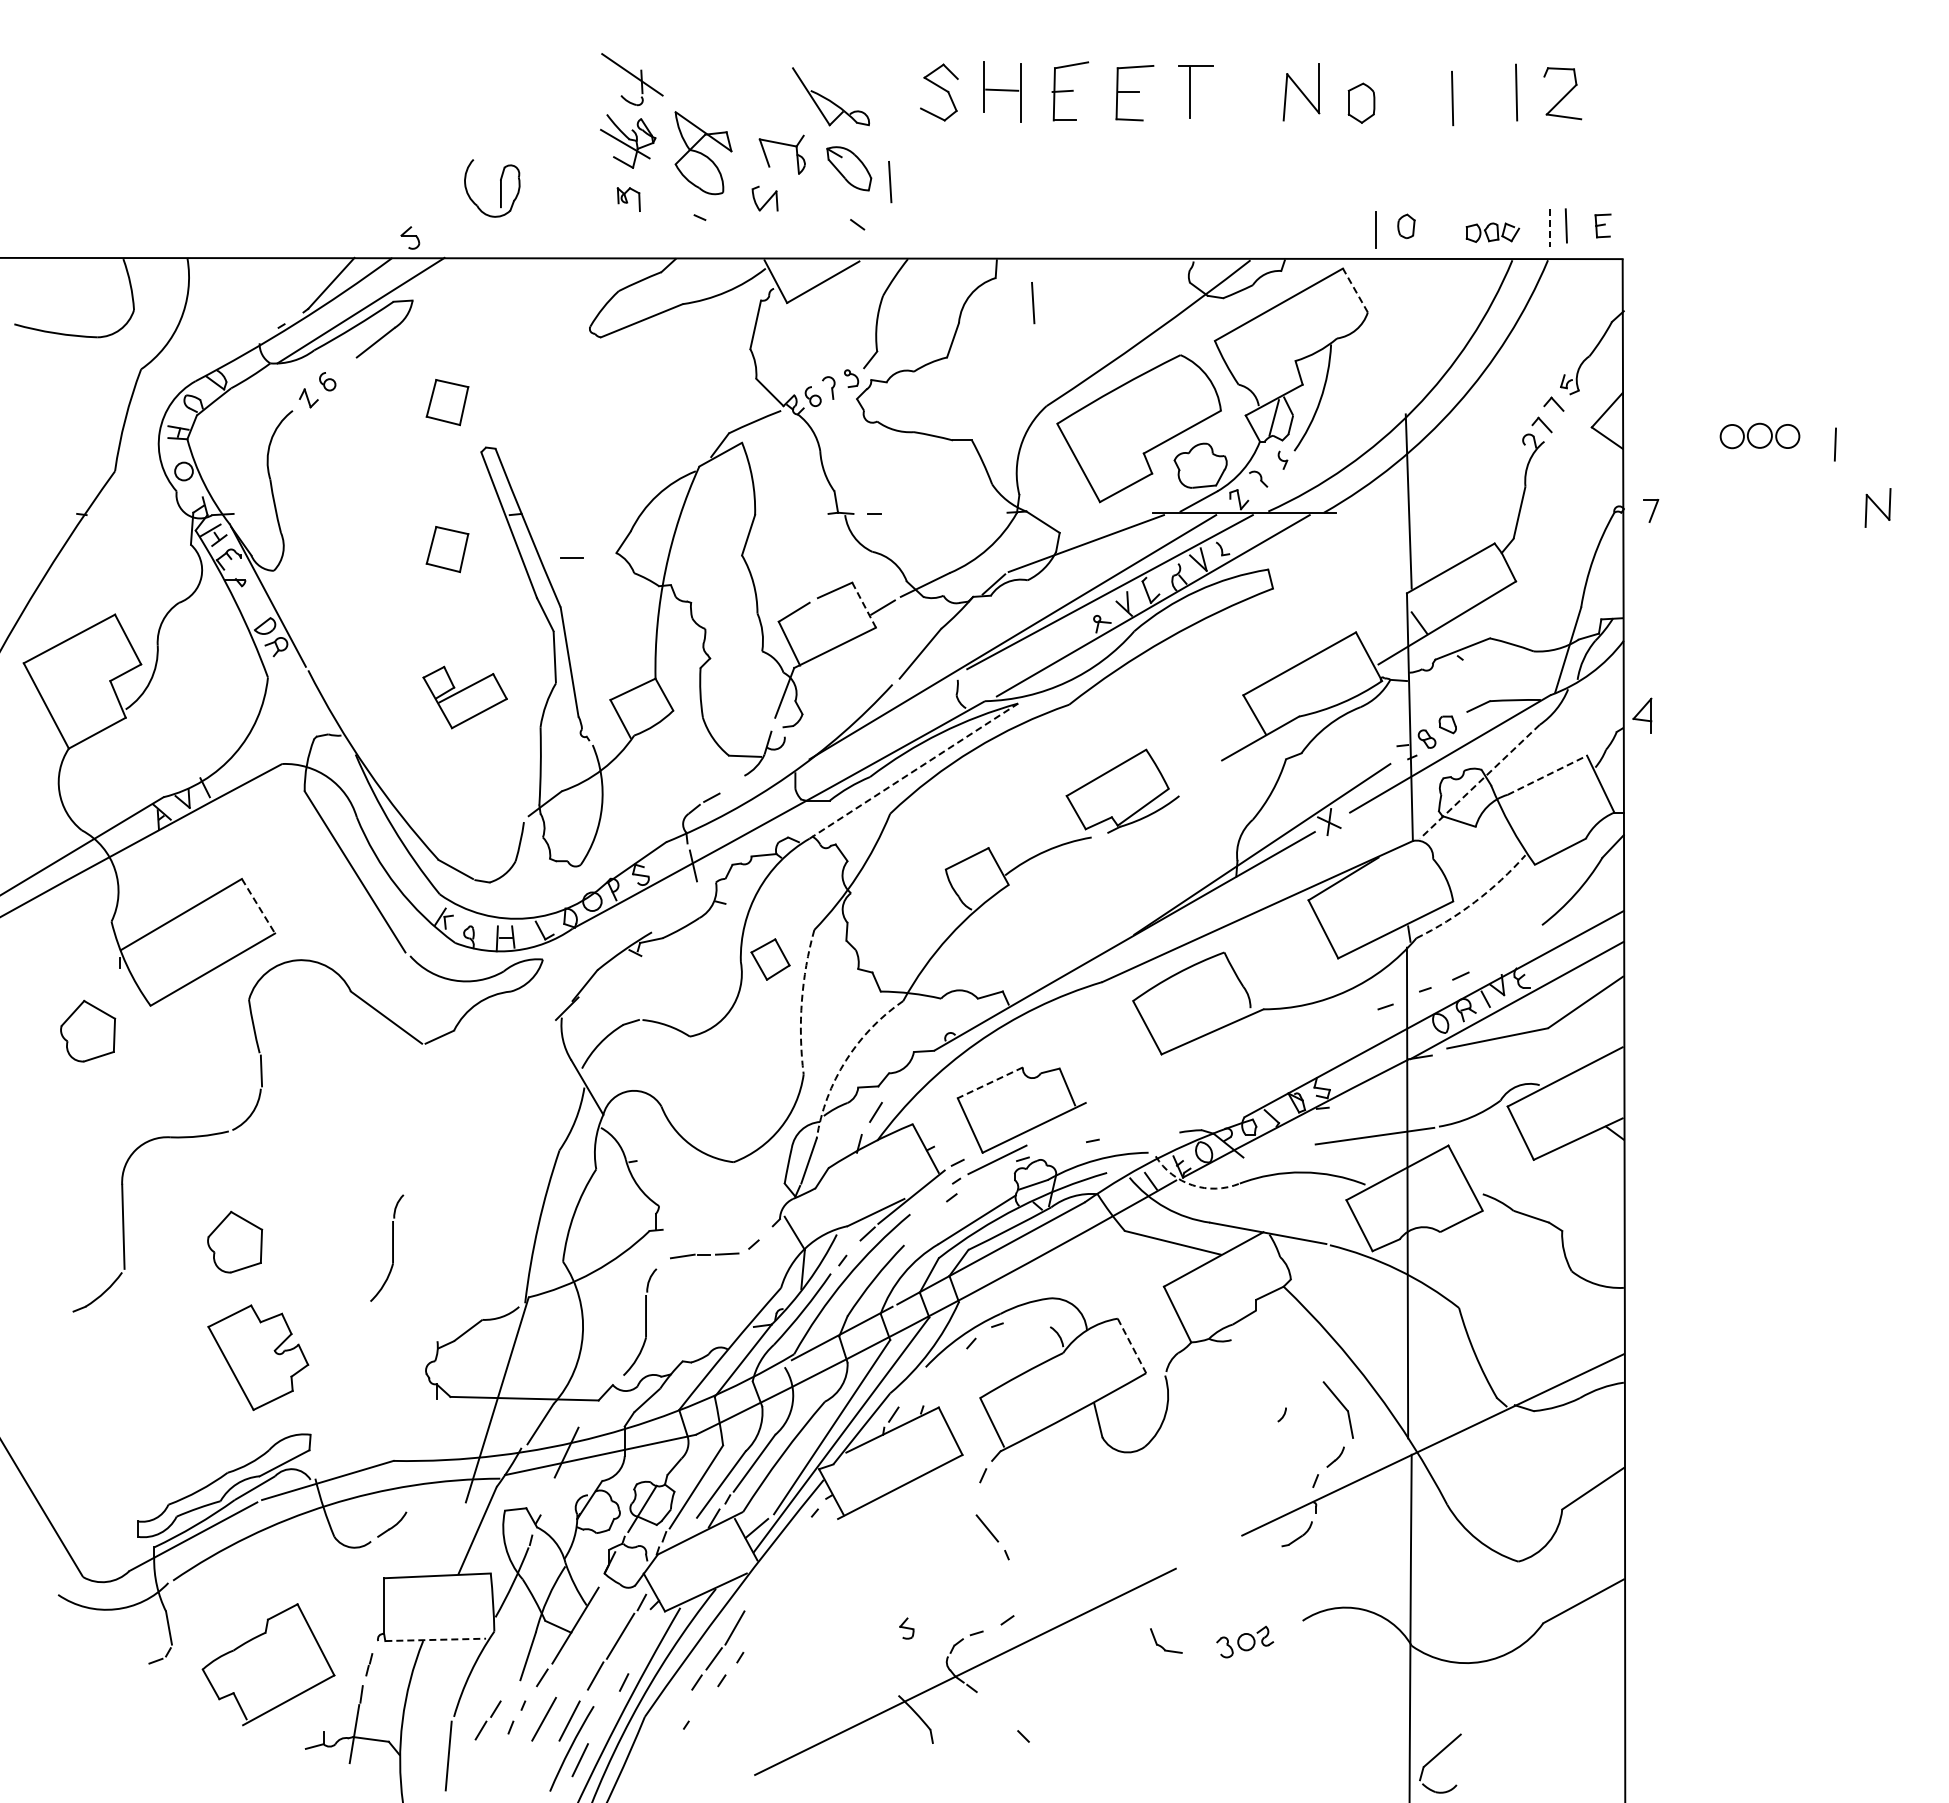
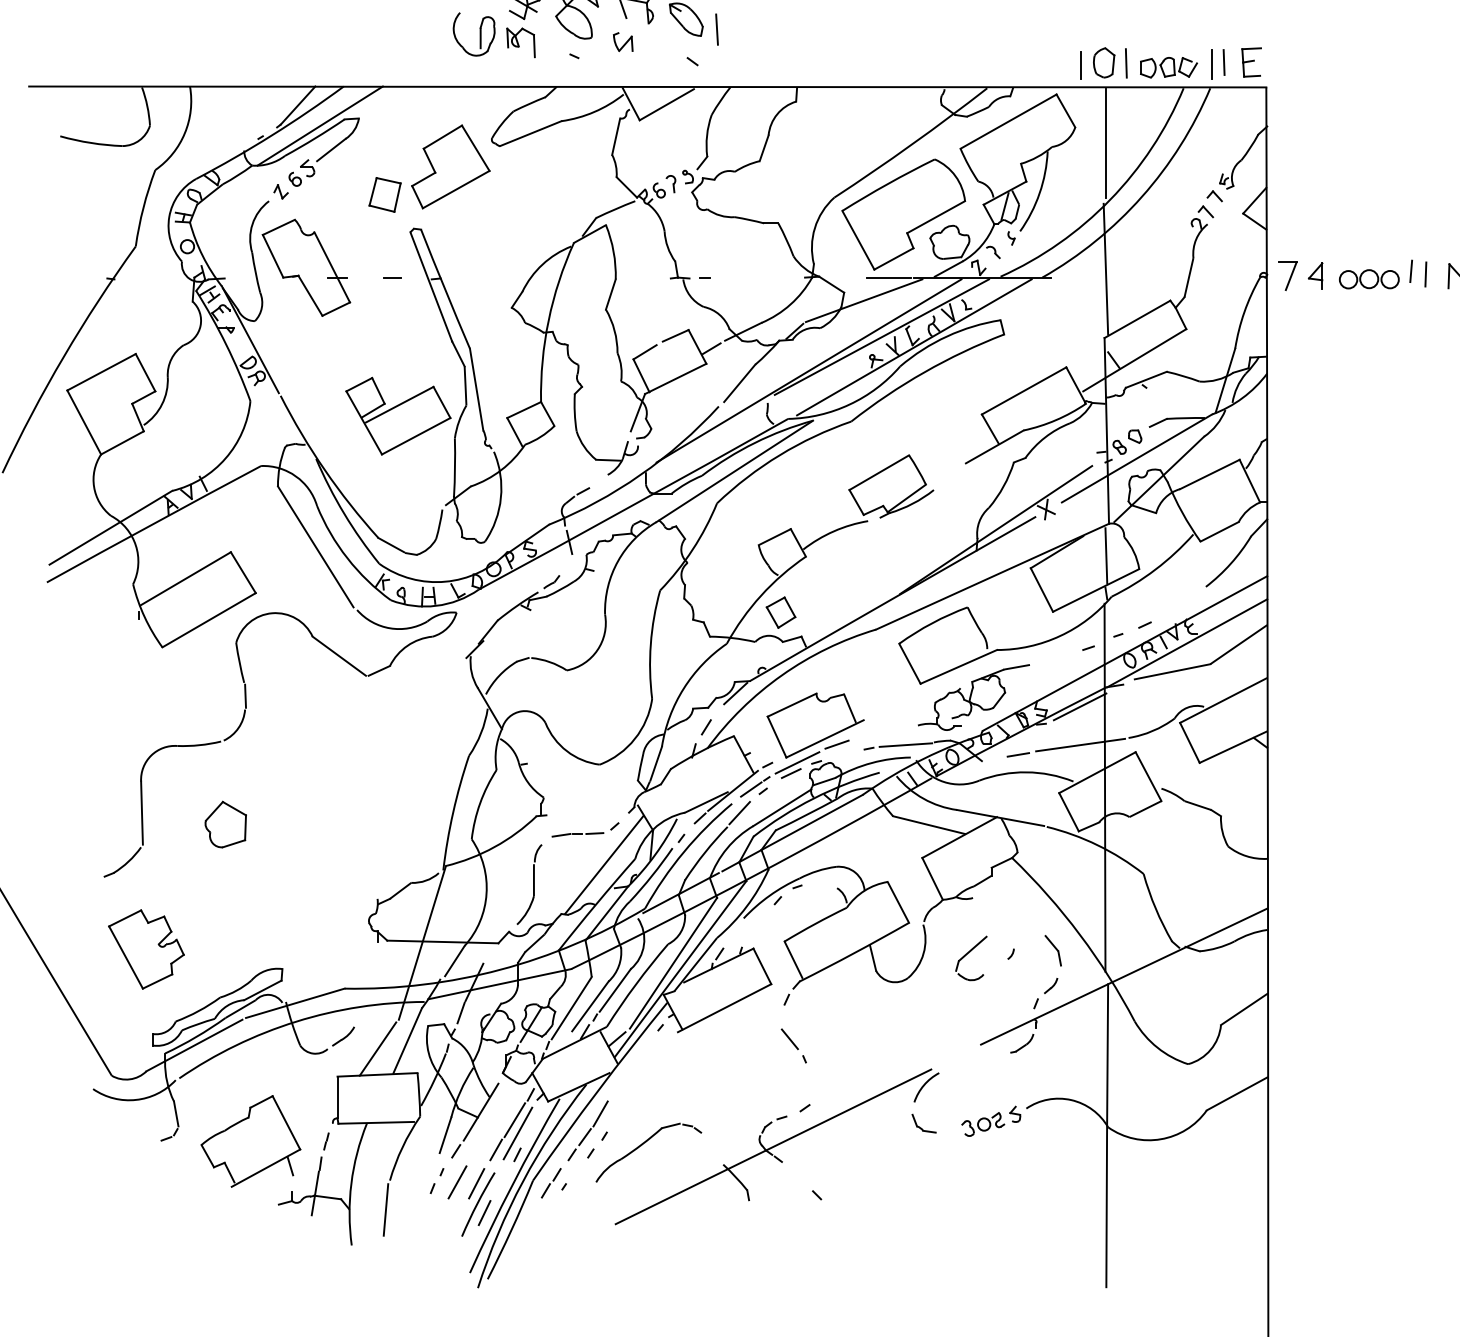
part: (500, 188) -> (480, 34), moved
part: (628, 199) -> (520, 42), size x1.67
part: (1602, 225) -> (1251, 62), size x1.67
part: (1406, 226) -> (1104, 62), size x1.67
line: (1435, 226) -> (1125, 62), added
line: (1550, 228) -> (1212, 64), dashed -> solid
part: (1492, 232) -> (1168, 67), size x1.43
part: (410, 237) -> (307, 167), moved
line: (1355, 290) -> (1065, 110), dashed -> solid
line: (1033, 303) -> (824, 120), removed
line: (1409, 333) -> (1106, 143), added
part: (534, 364) -> (450, 166), added
part: (1759, 435) -> (1368, 278), moved
line: (1834, 444) -> (1425, 274), moved
part: (342, 499) -> (306, 267), added
line: (1815, 504) -> (1410, 271), added
part: (1650, 510) -> (1287, 275), size x1.67
line: (1119, 513) -> (889, 278), added
part: (447, 549) -> (385, 305), removed
line: (571, 557) -> (391, 278), moved
line: (864, 605) -> (697, 347), dashed -> solid
part: (464, 697) -> (397, 416), size x1.67
part: (1642, 715) -> (1315, 275), moved
line: (914, 770) -> (735, 470), dashed -> solid
line: (1547, 775) -> (1209, 474), dashed -> solid
line: (1479, 781) -> (1158, 479), dashed -> solid
line: (1409, 883) -> (1106, 555), added
arc: (1474, 902) -> (1155, 569), dashed -> solid
line: (258, 906) -> (243, 572), dashed -> solid
part: (669, 918) -> (551, 581), added
part: (770, 959) -> (781, 612), moved
arc: (801, 1001) -> (650, 644), dashed -> solid
part: (88, 1030) -> (115, 665), removed
arc: (845, 1060) -> (683, 688), dashed -> solid
line: (914, 1067) -> (735, 693), added
part: (1232, 1072) -> (973, 697), added
line: (989, 1083) -> (791, 705), dashed -> solid
line: (1374, 1084) -> (1080, 706), added
line: (1049, 1135) -> (836, 744), added
line: (1142, 1135) -> (906, 744), added
line: (1291, 1148) -> (1017, 754), added
line: (988, 1174) -> (790, 773), added
arc: (1192, 1185) -> (943, 782), dashed -> solid
line: (935, 1194) -> (751, 788), added
line: (920, 1226) -> (739, 812), added
part: (387, 1247) -> (340, 828), removed
line: (739, 1295) -> (604, 864), added
line: (1131, 1345) -> (898, 902), dashed -> solid
part: (258, 1357) -> (146, 949), moved
part: (1338, 1410) -> (1053, 950), size x0.71
line: (548, 1493) -> (460, 1013), added
line: (437, 1541) -> (377, 1049), added
arc: (1166, 1591) -> (924, 1086), added
part: (906, 1628) -> (1014, 1114), moved
line: (436, 1639) -> (376, 1122), dashed -> solid
line: (624, 1653) -> (517, 1133), added
part: (792, 1668) -> (643, 1144), added
line: (320, 1697) -> (289, 1166), added
part: (487, 1720) -> (550, 1183), moved
part: (1436, 1757) -> (968, 953), moved

